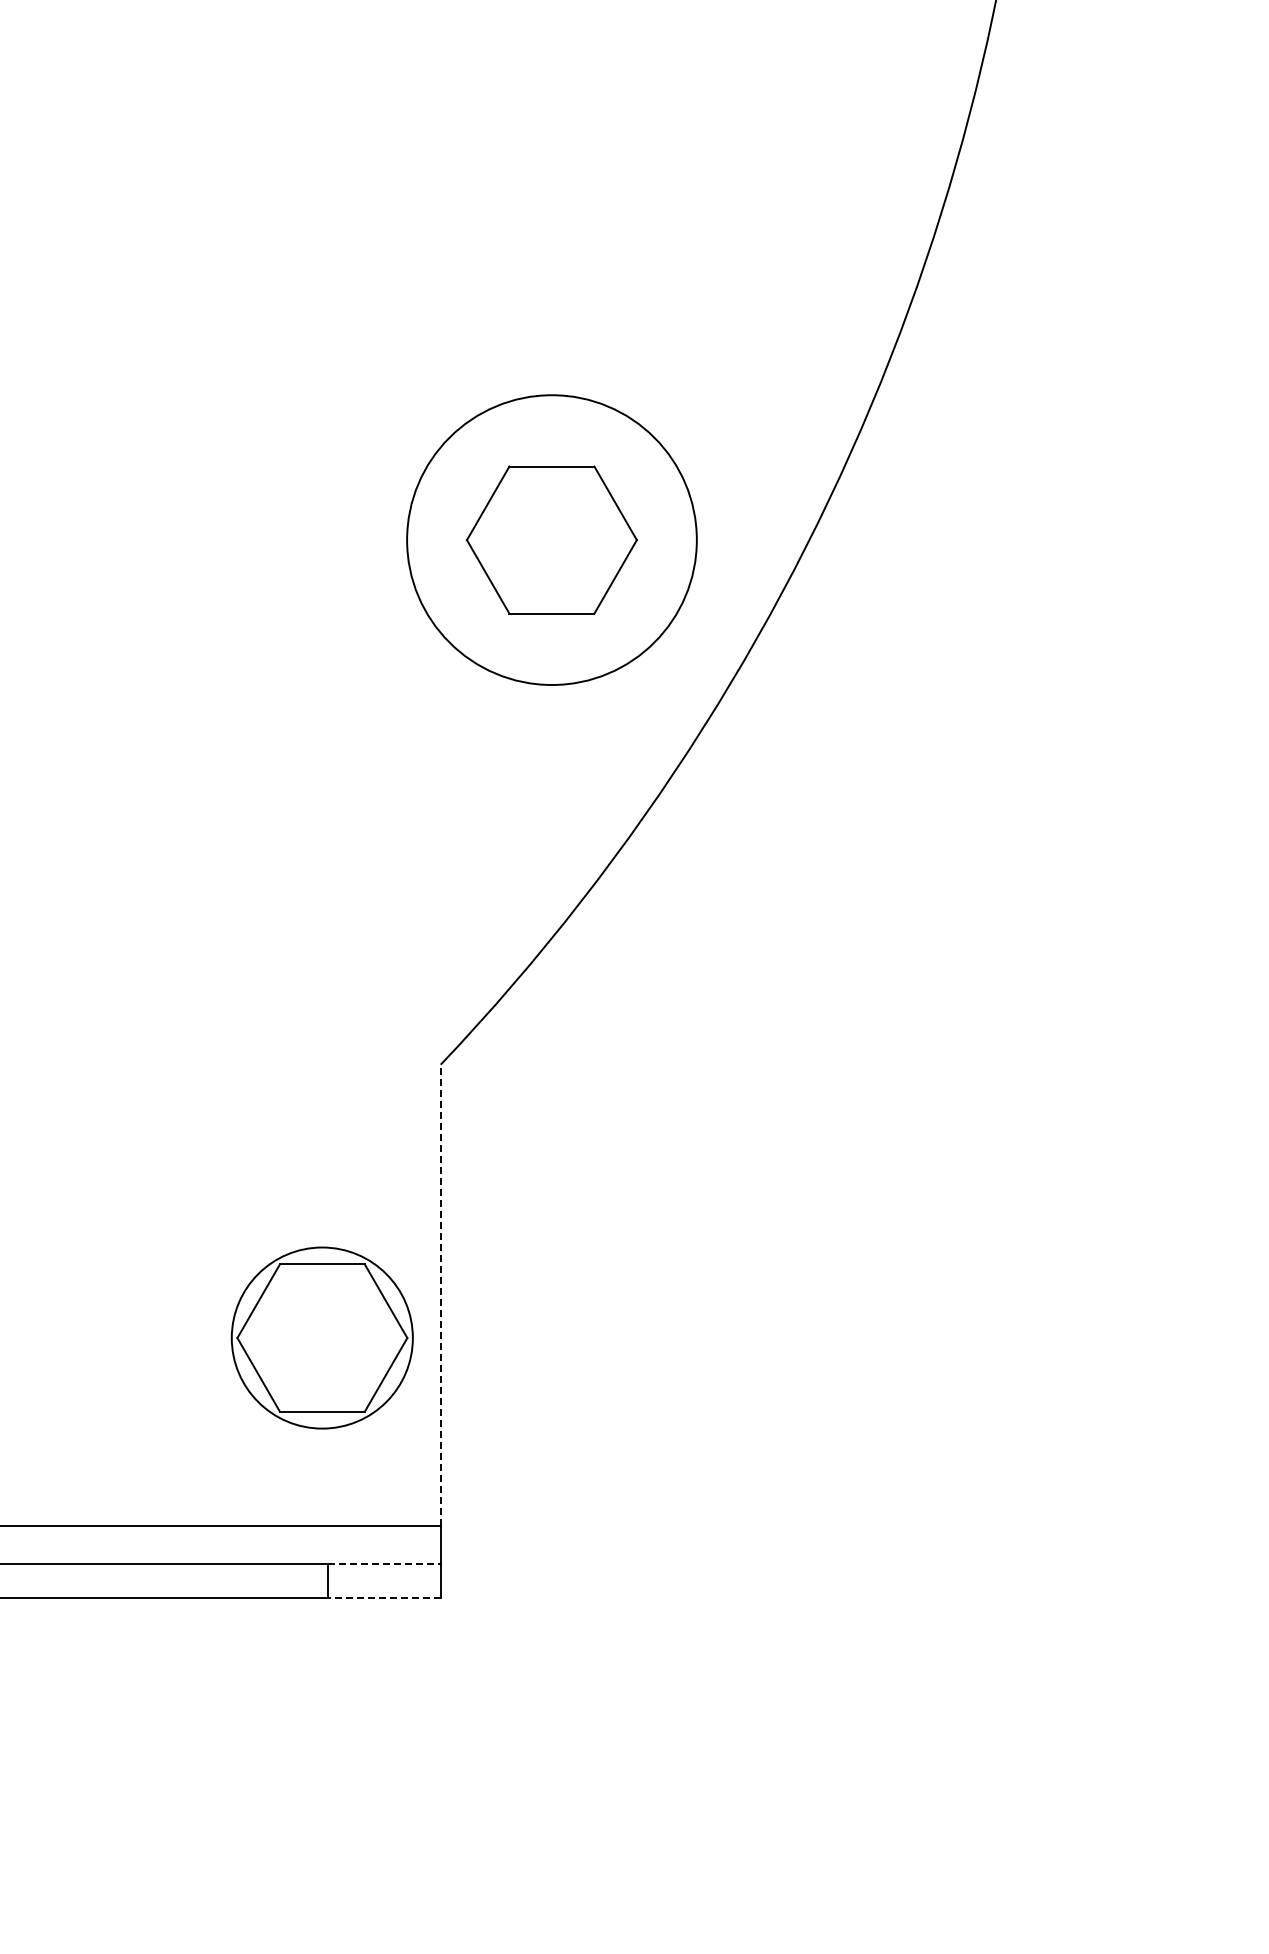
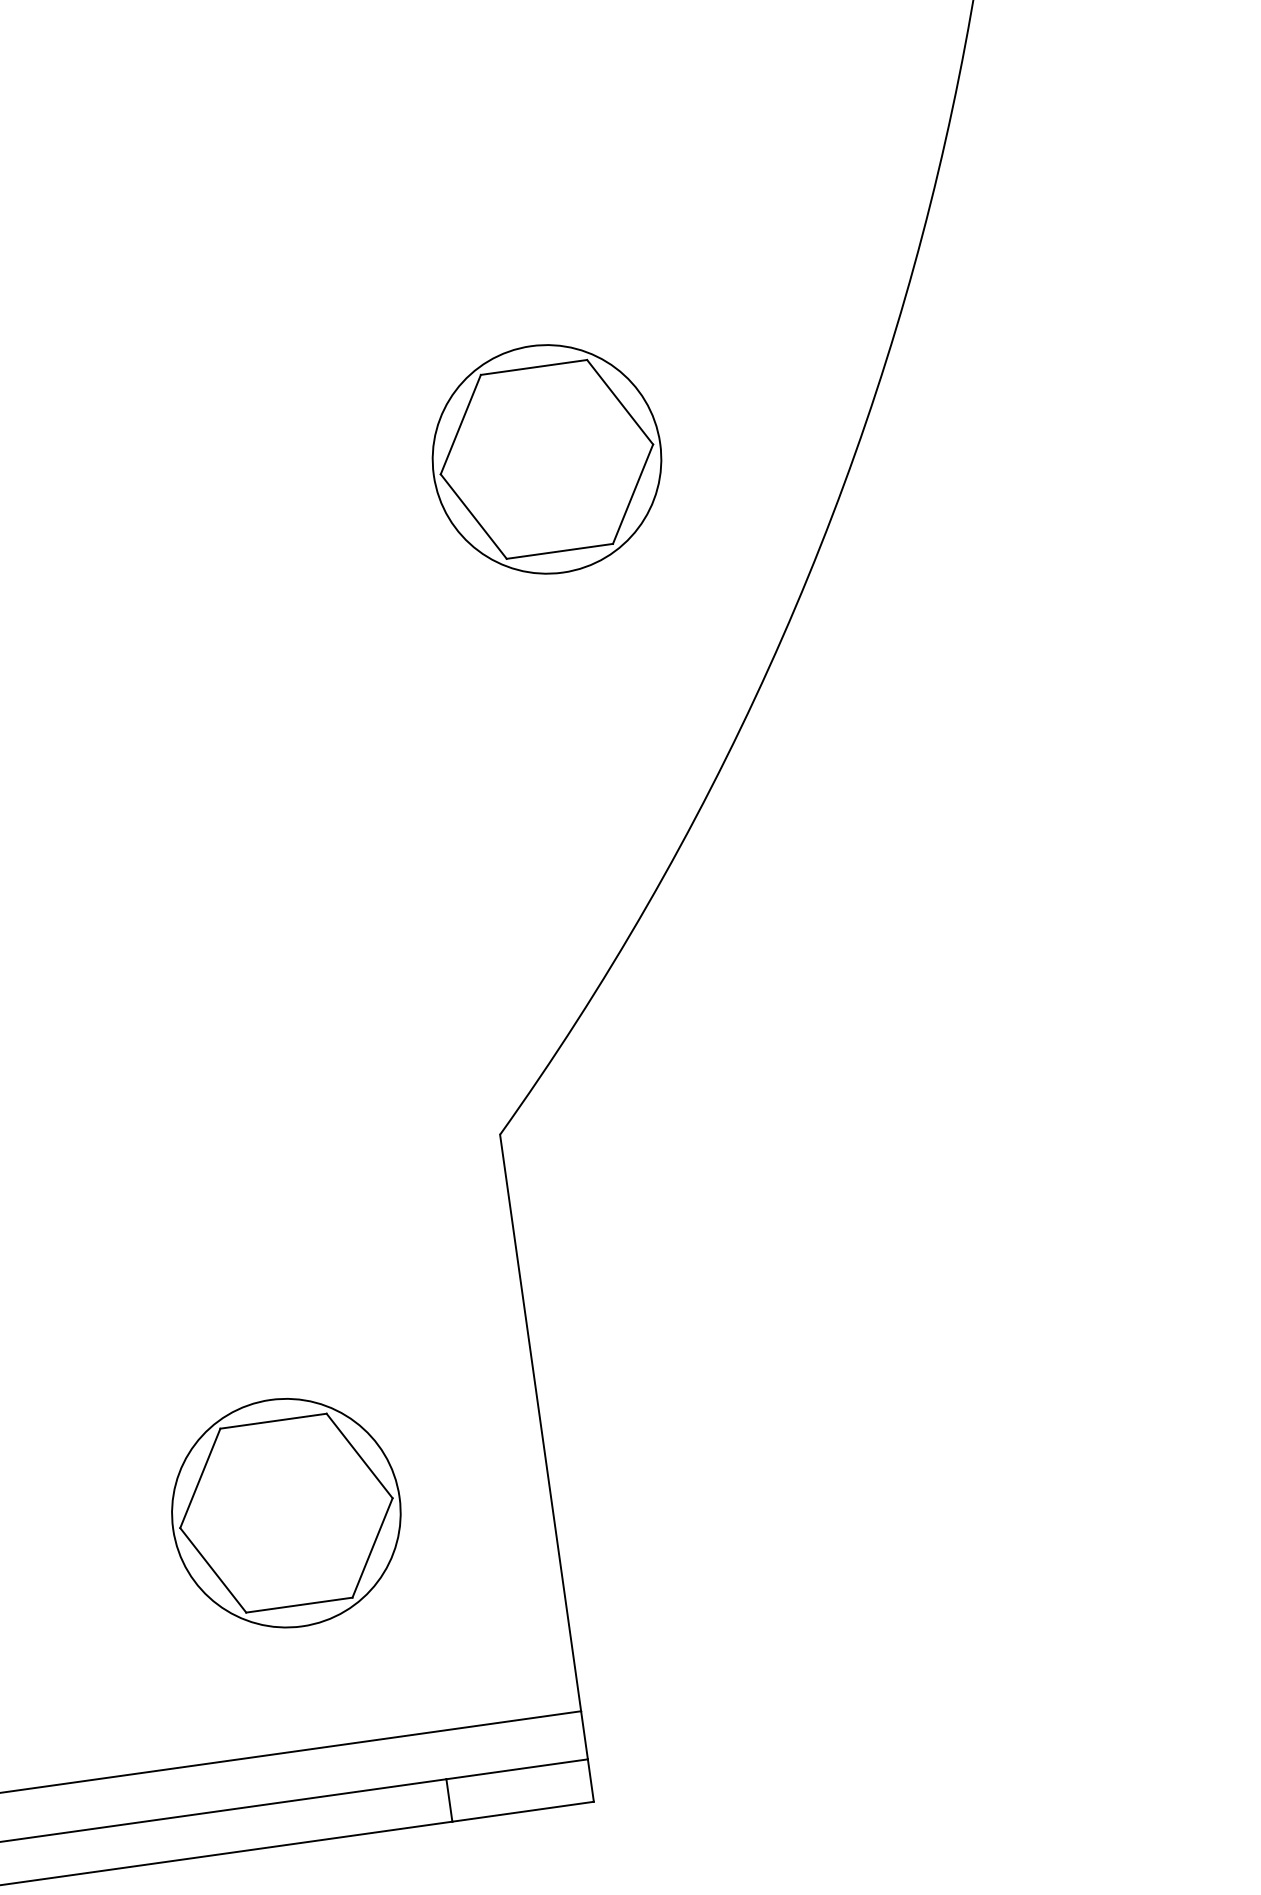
circle: (551, 539) -> (546, 458), size x0.62
line: (440, 1295) -> (540, 1423), dashed -> solid
part: (321, 1337) -> (285, 1512), moved
line: (384, 1564) -> (517, 1769), dashed -> solid
line: (384, 1598) -> (523, 1811), dashed -> solid

